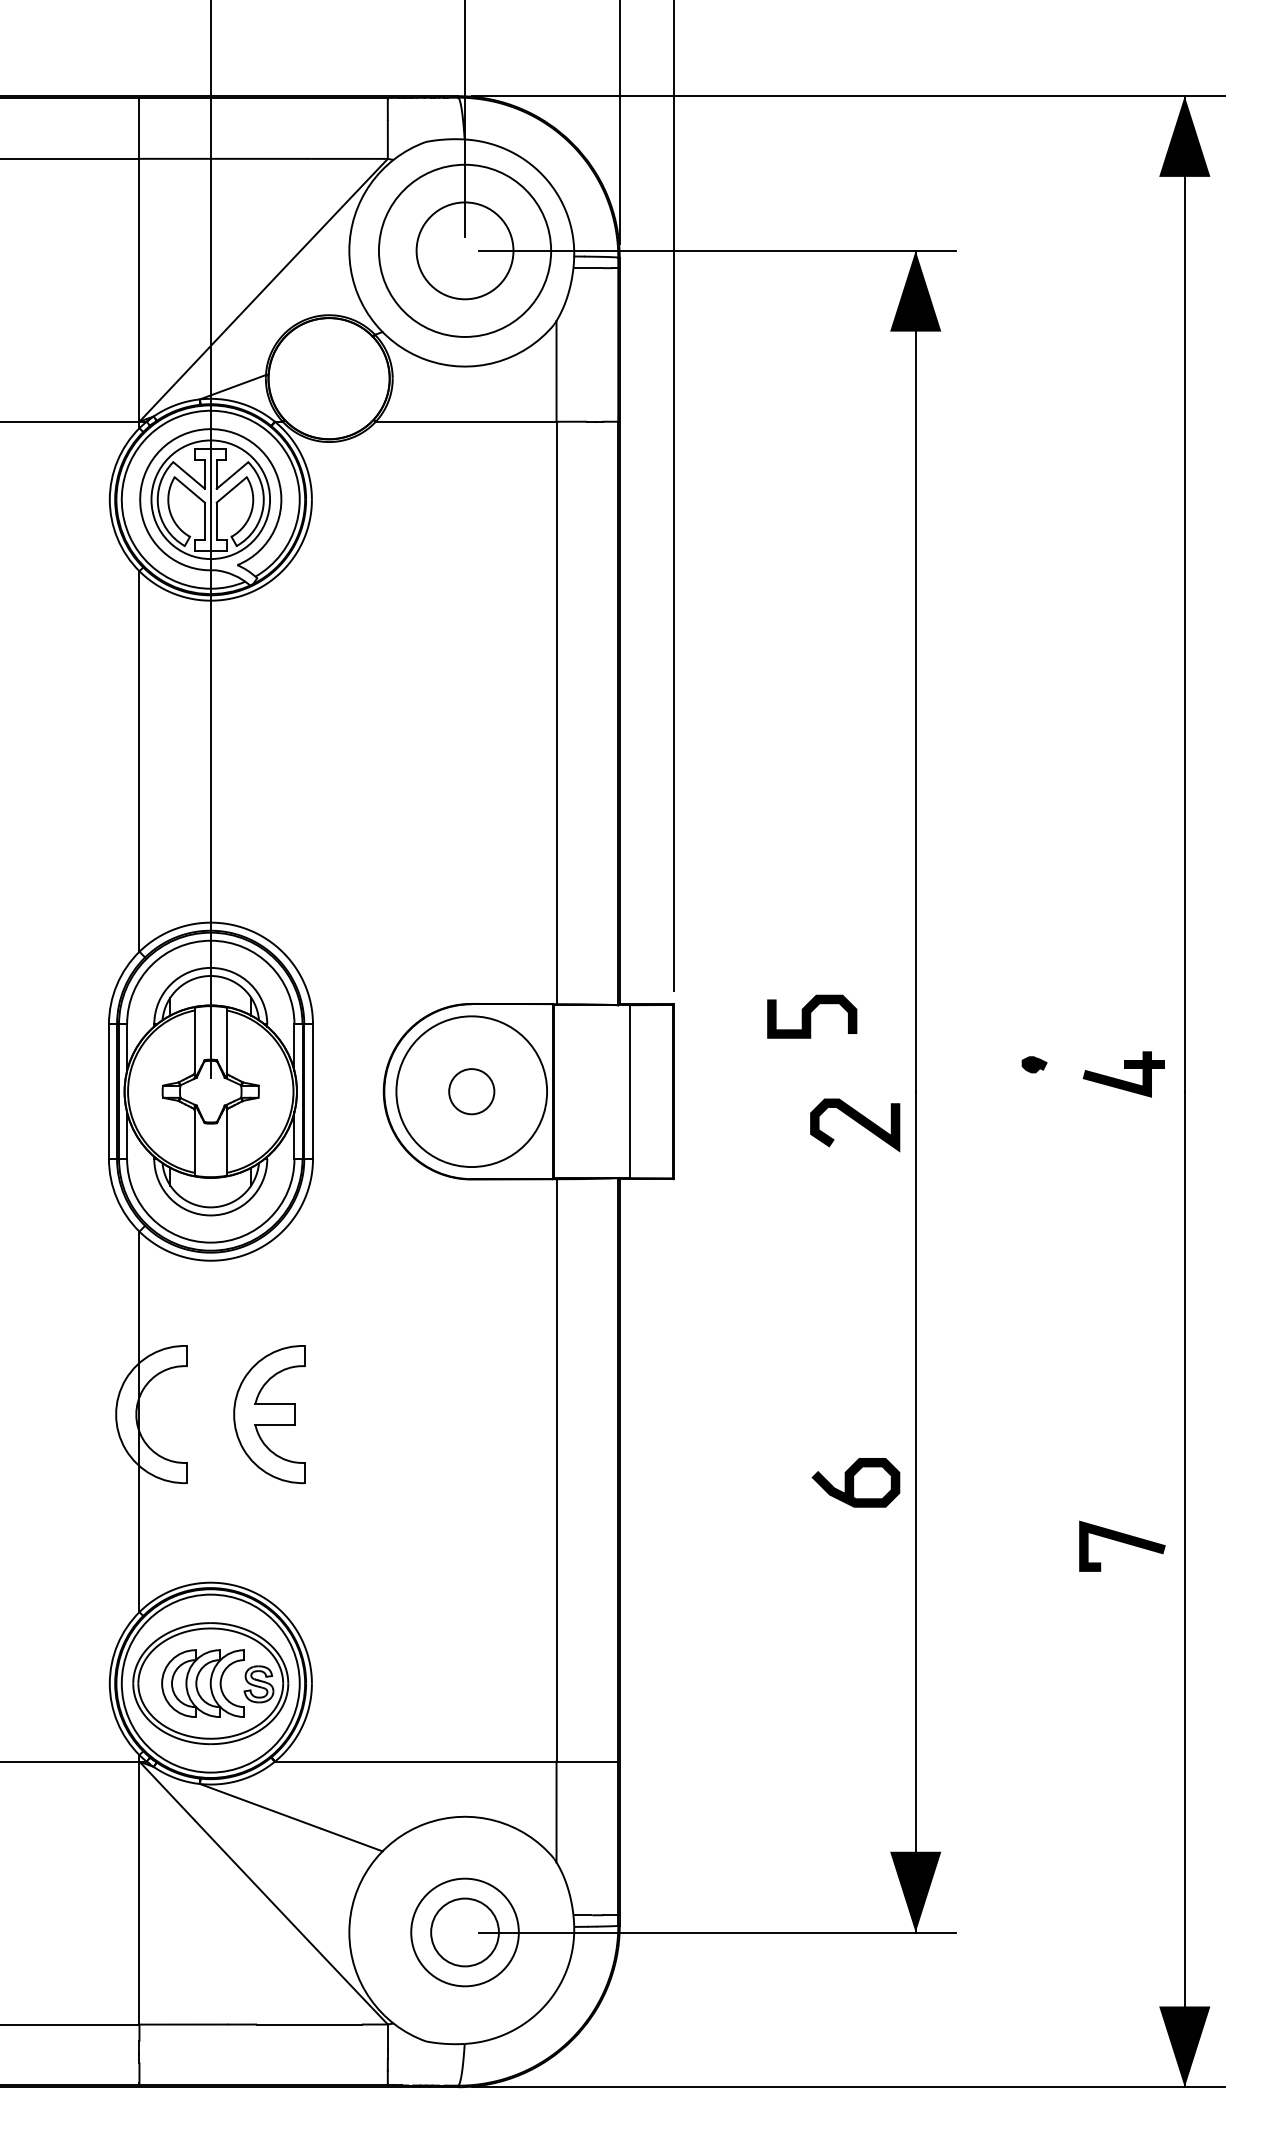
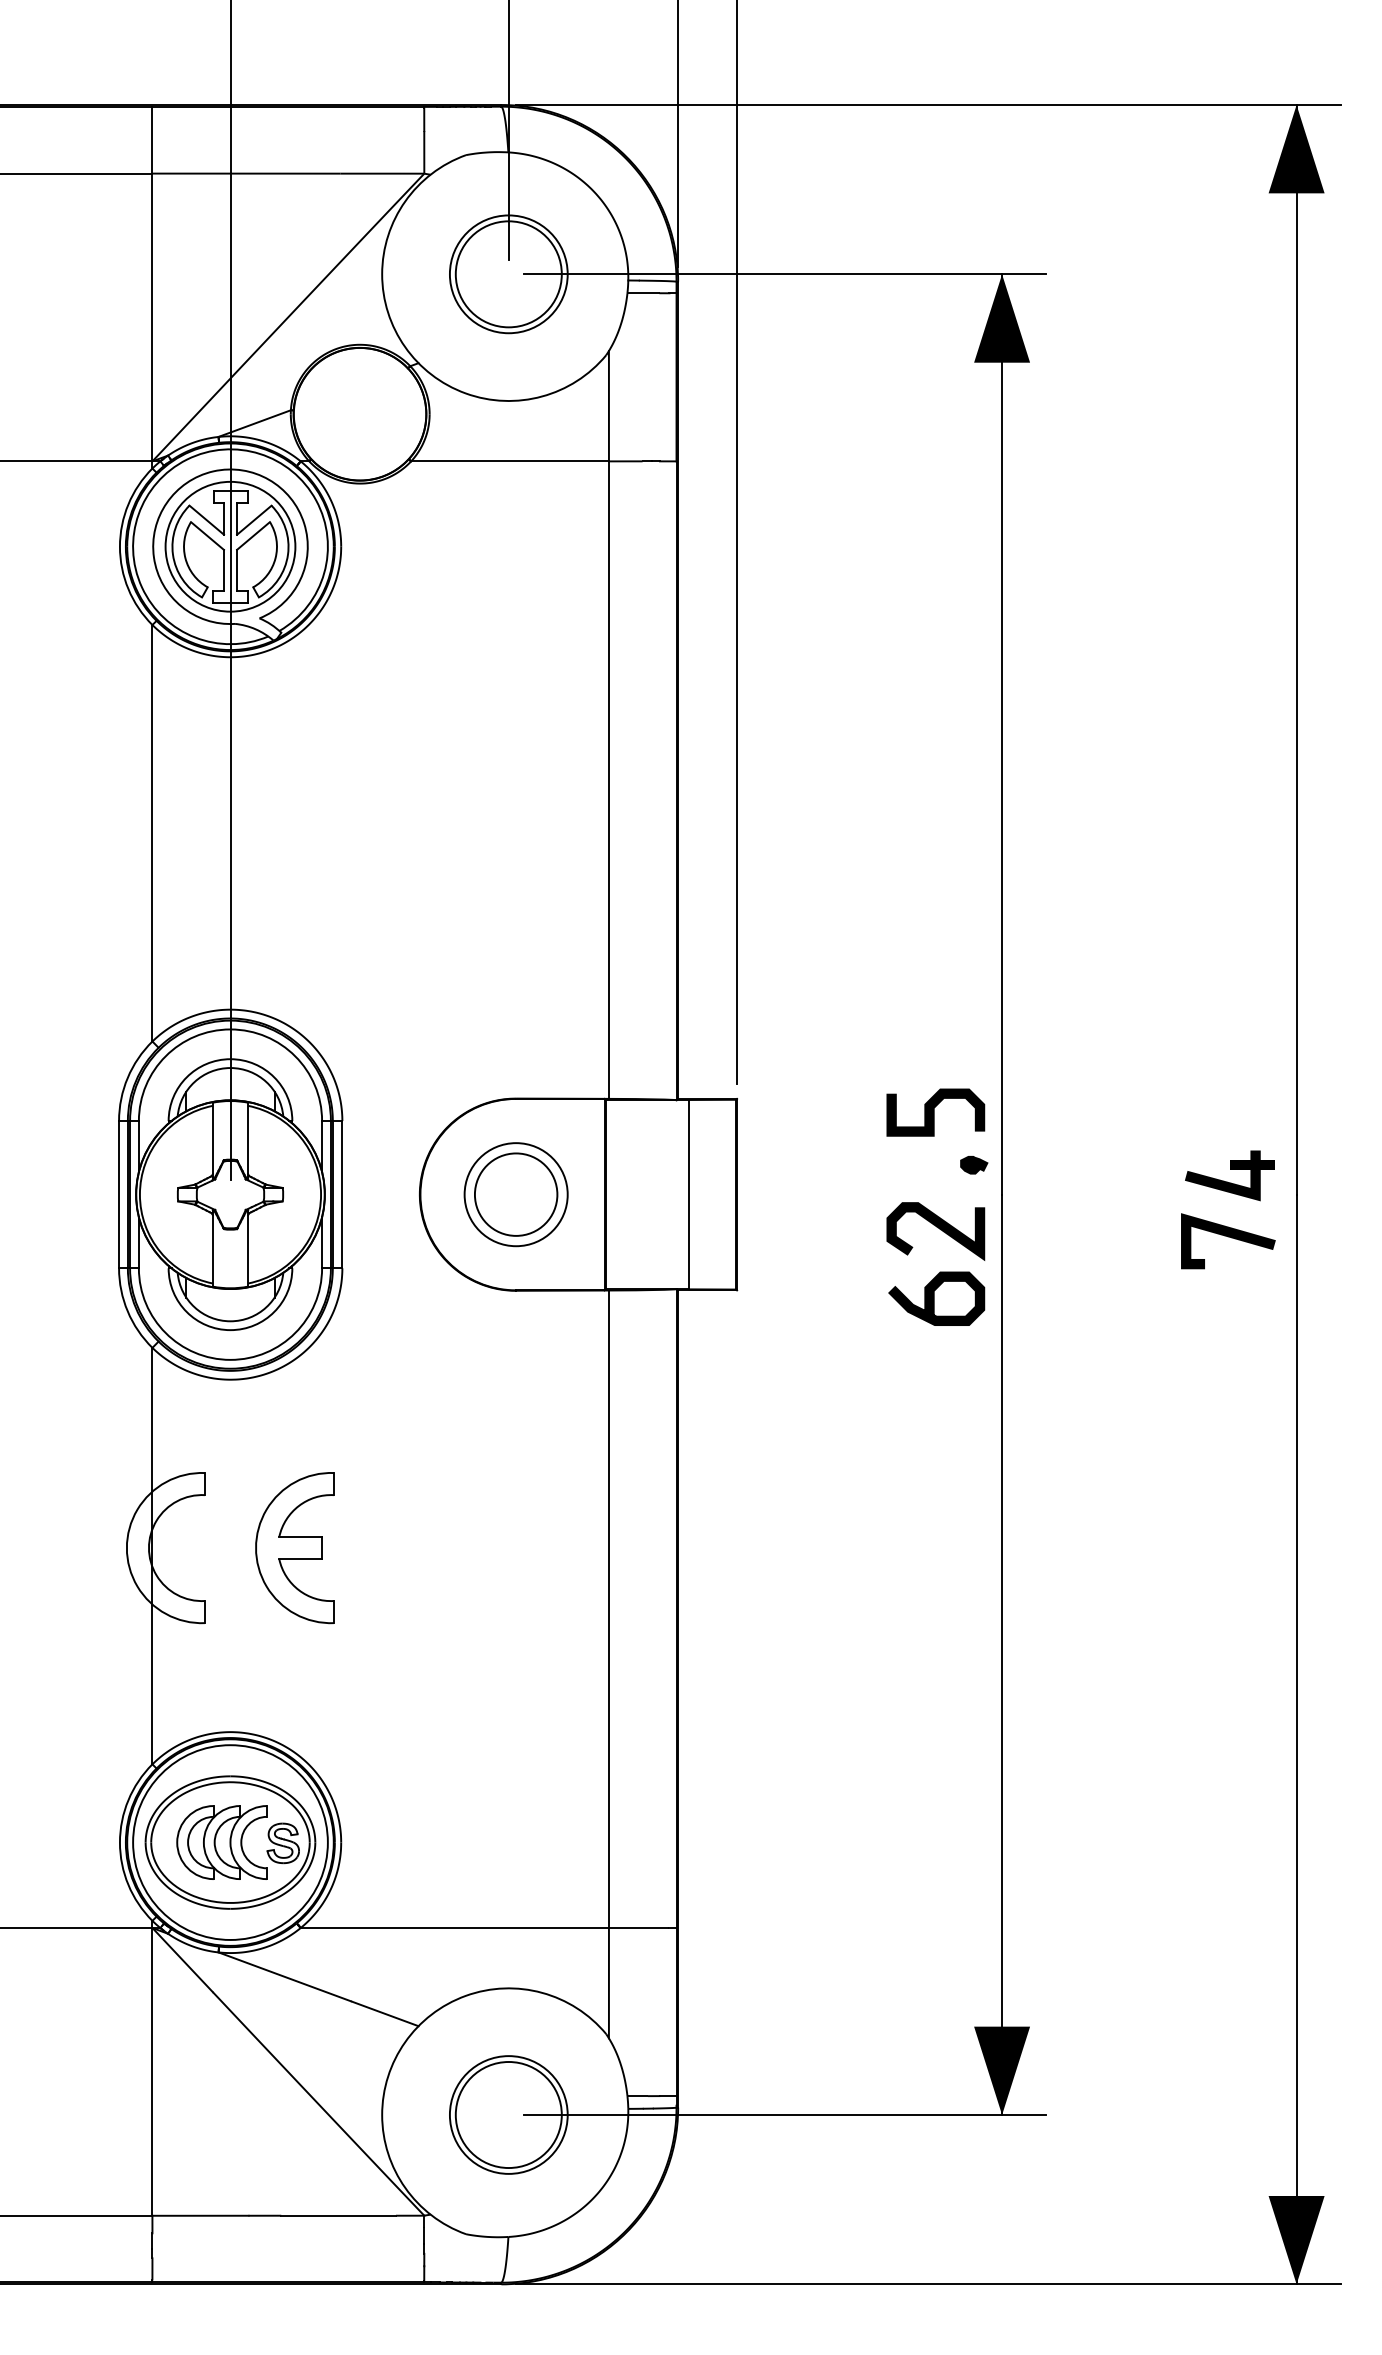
circle: (464, 251) -> (508, 274), size x0.62
curve: (811, 1016) -> (934, 1112), moved
part: (1034, 1065) -> (974, 1165), moved
circle: (471, 1091) -> (515, 1194), size x0.62
circle: (471, 1091) -> (515, 1194), size x1.67
curve: (853, 1482) -> (934, 1298), moved
line: (1122, 1542) -> (1228, 1237), moved
circle: (464, 1932) -> (508, 2114), size x1.43

